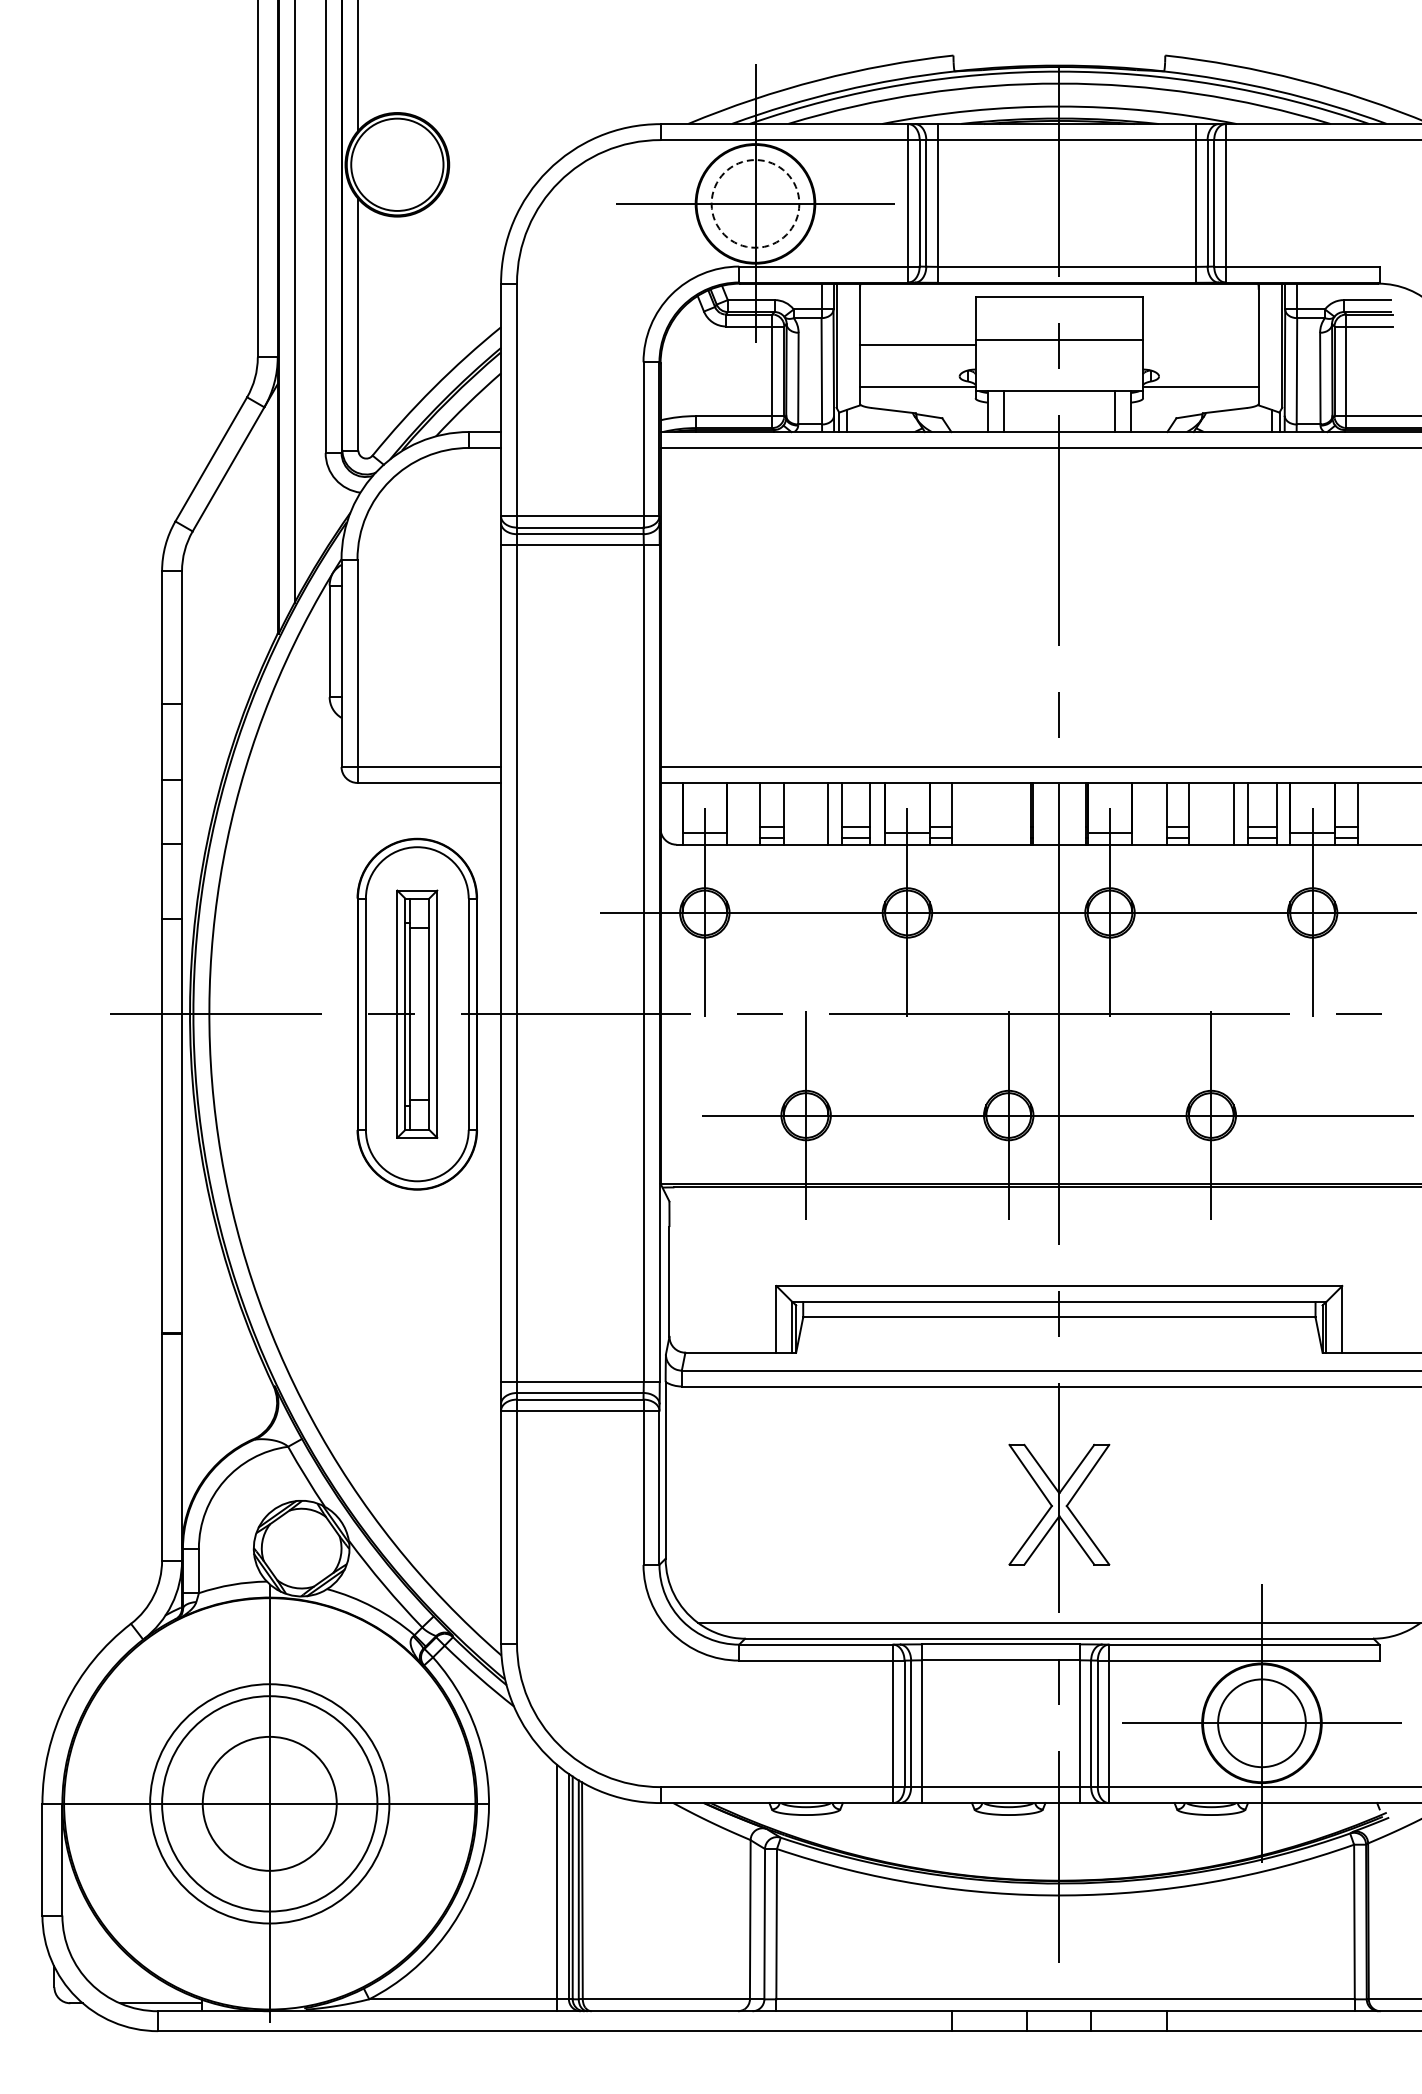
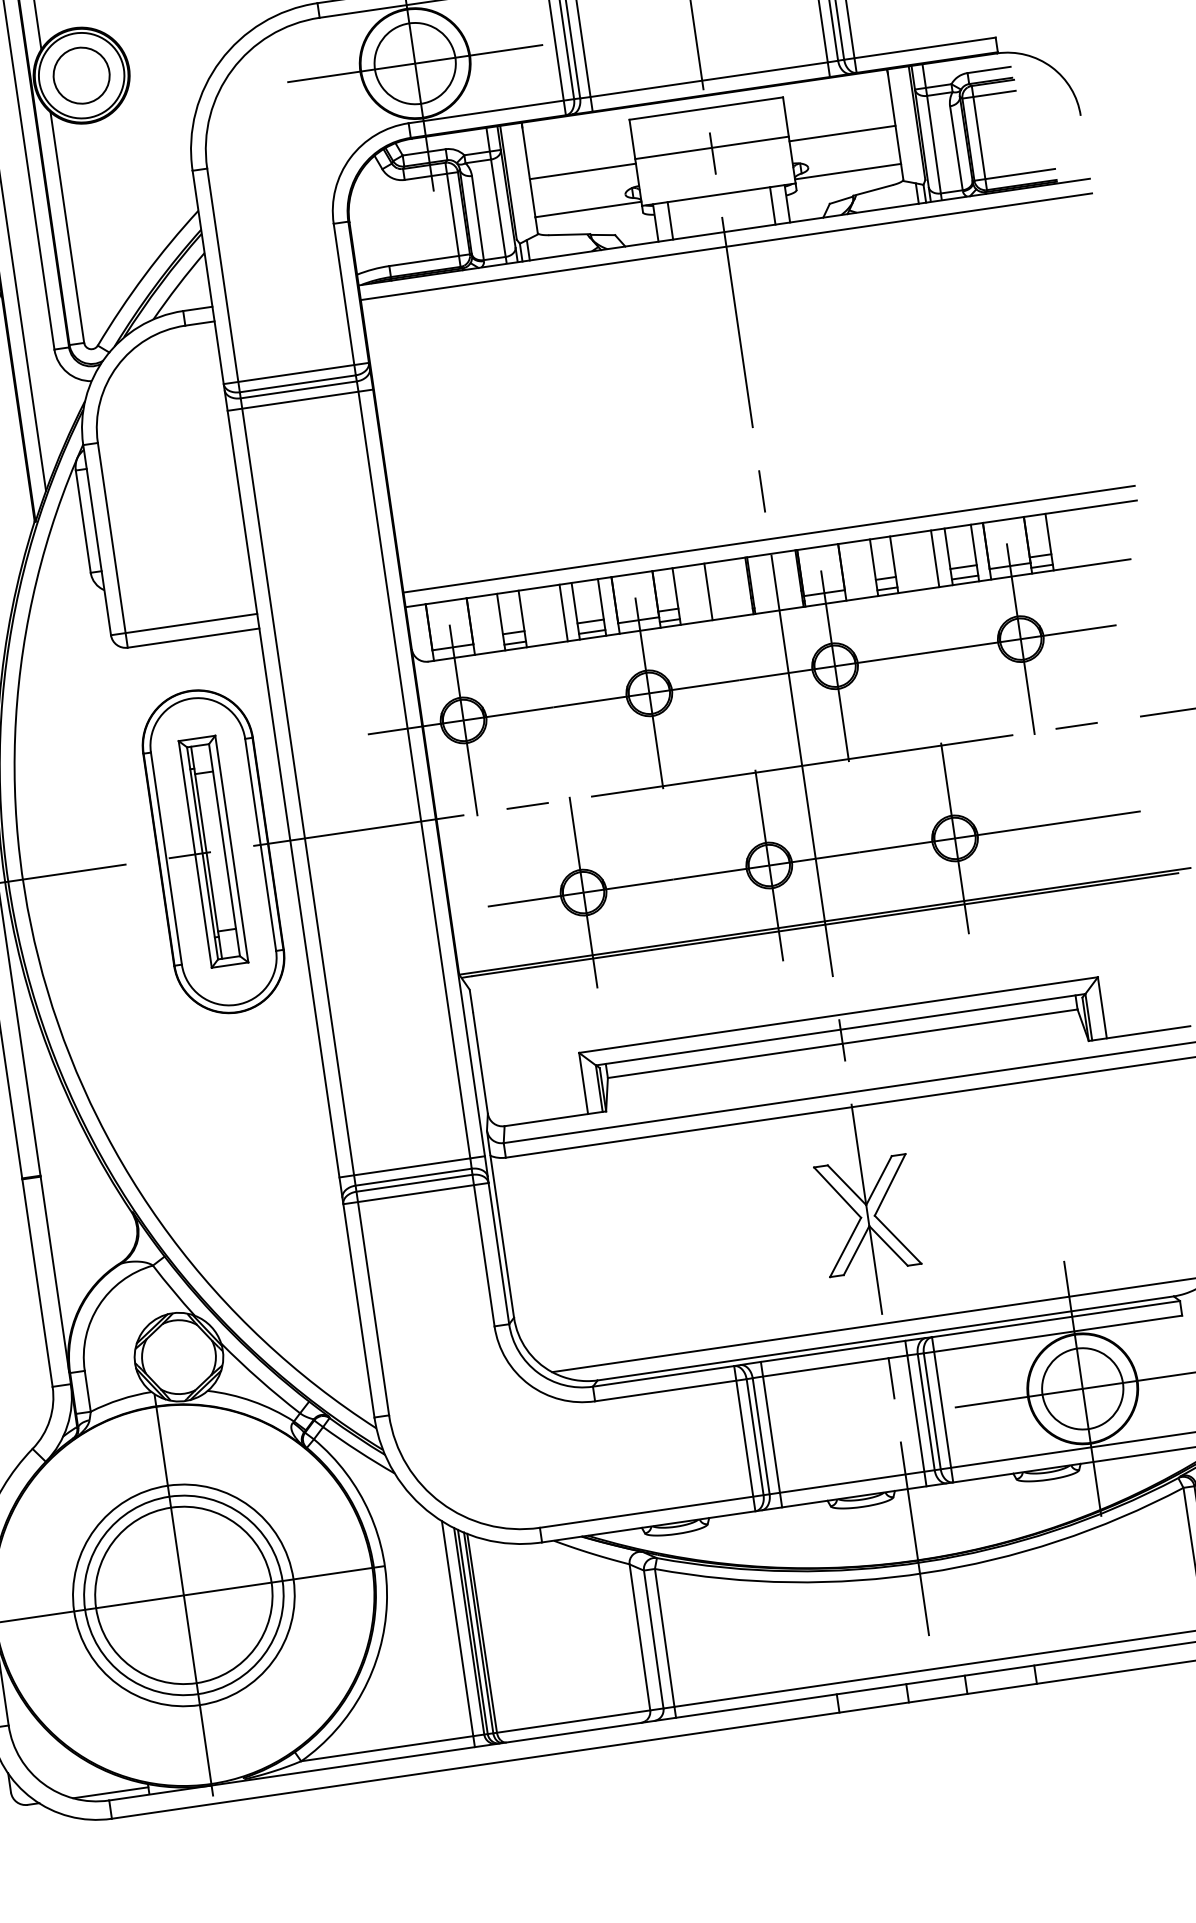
circle: (397, 164) -> (81, 75), added
circle: (755, 203) -> (415, 63), dashed -> solid
line: (1200, 345) -> (842, 133), added
line: (986, 813) -> (708, 591), added
circle: (269, 1803) -> (183, 1595), size x1.43

